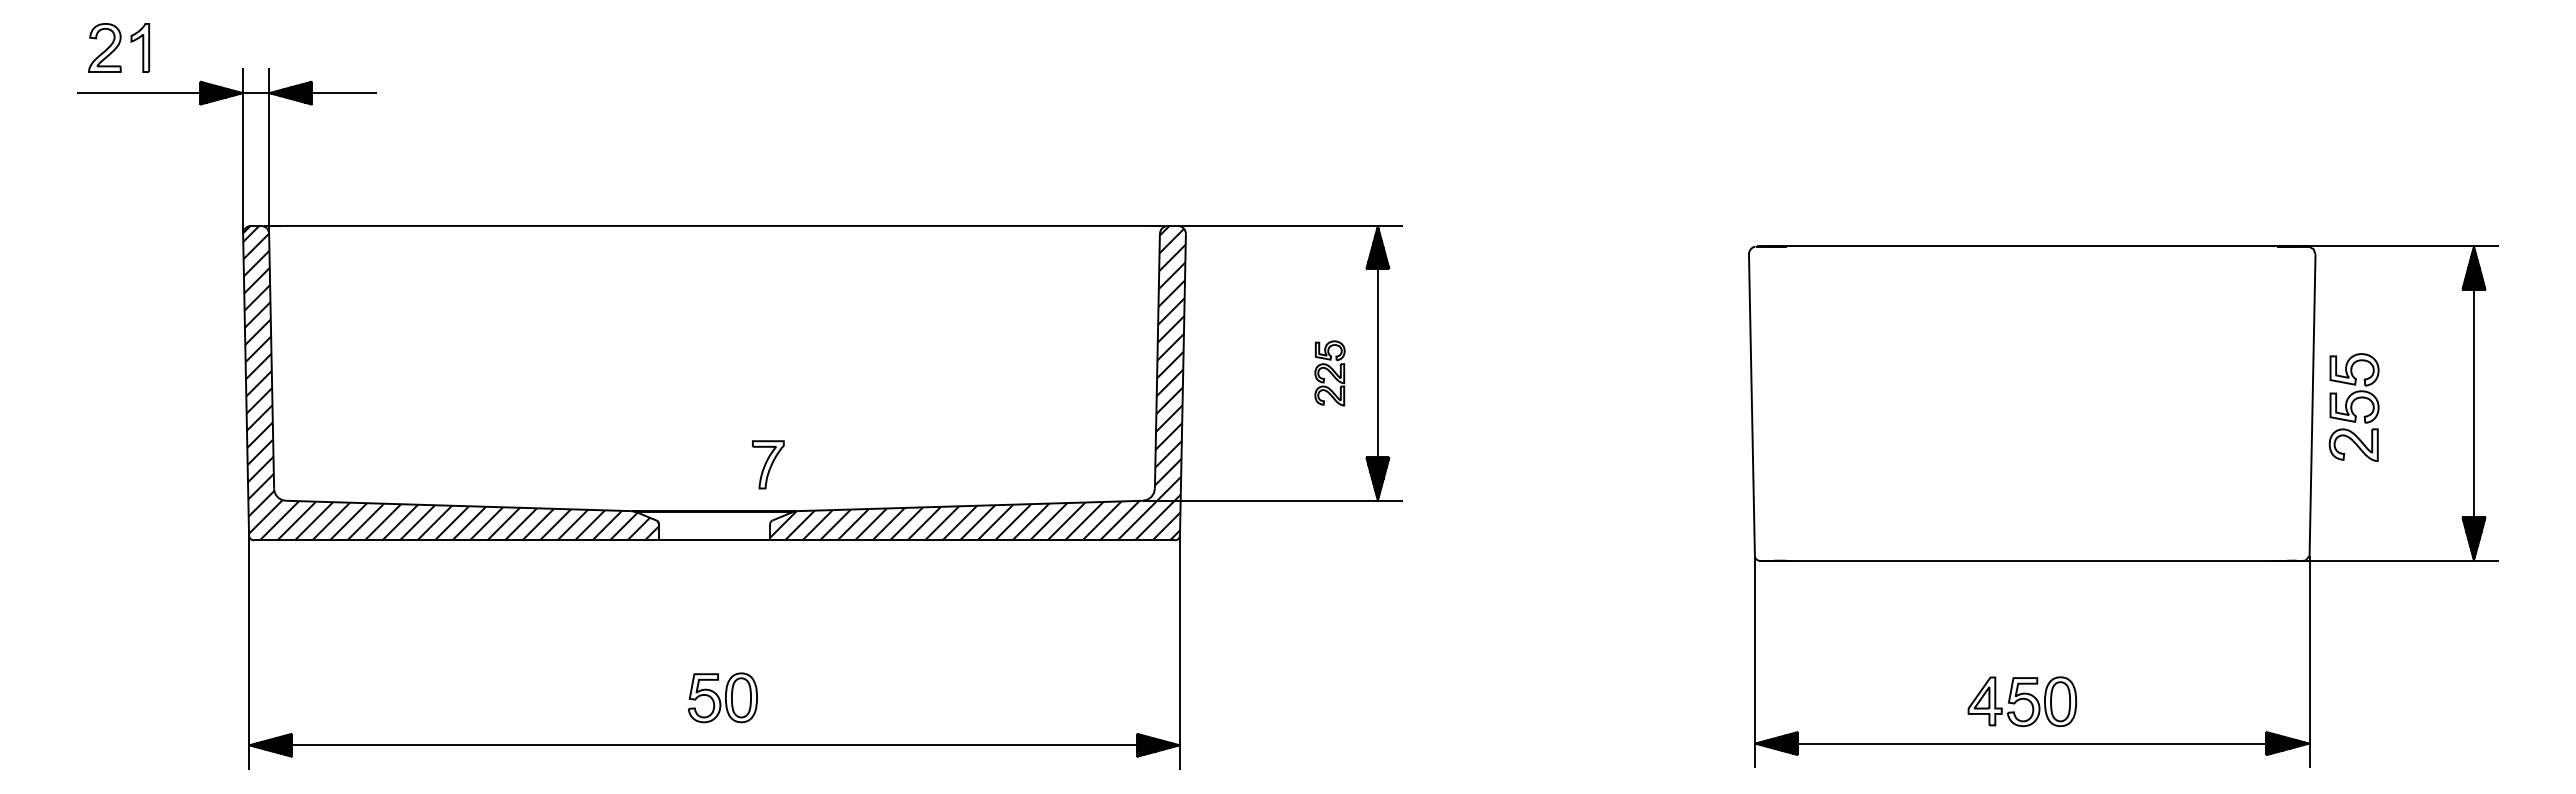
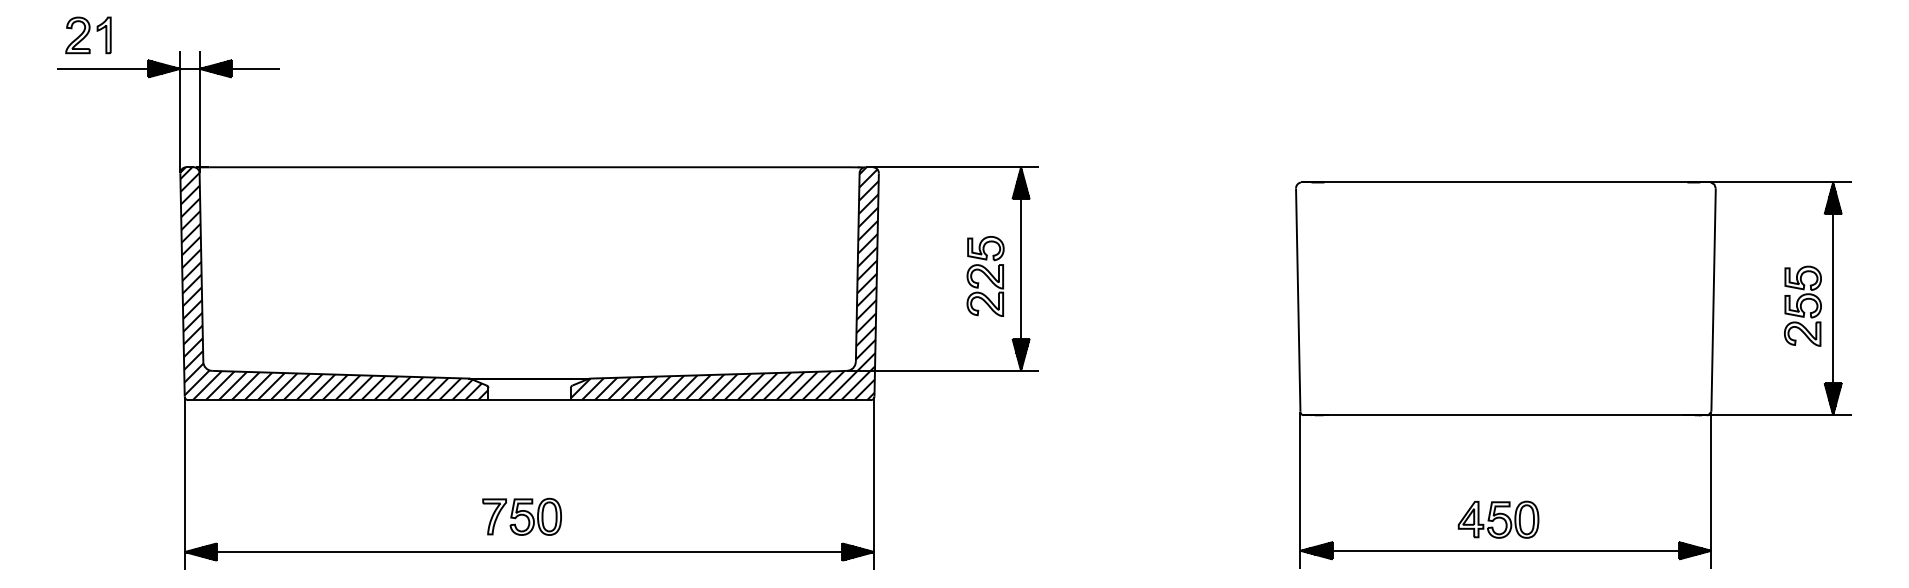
part: (1329, 373) -> (985, 276), size x1.67
part: (2353, 407) -> (1802, 306), moved
part: (768, 464) -> (494, 516), moved

